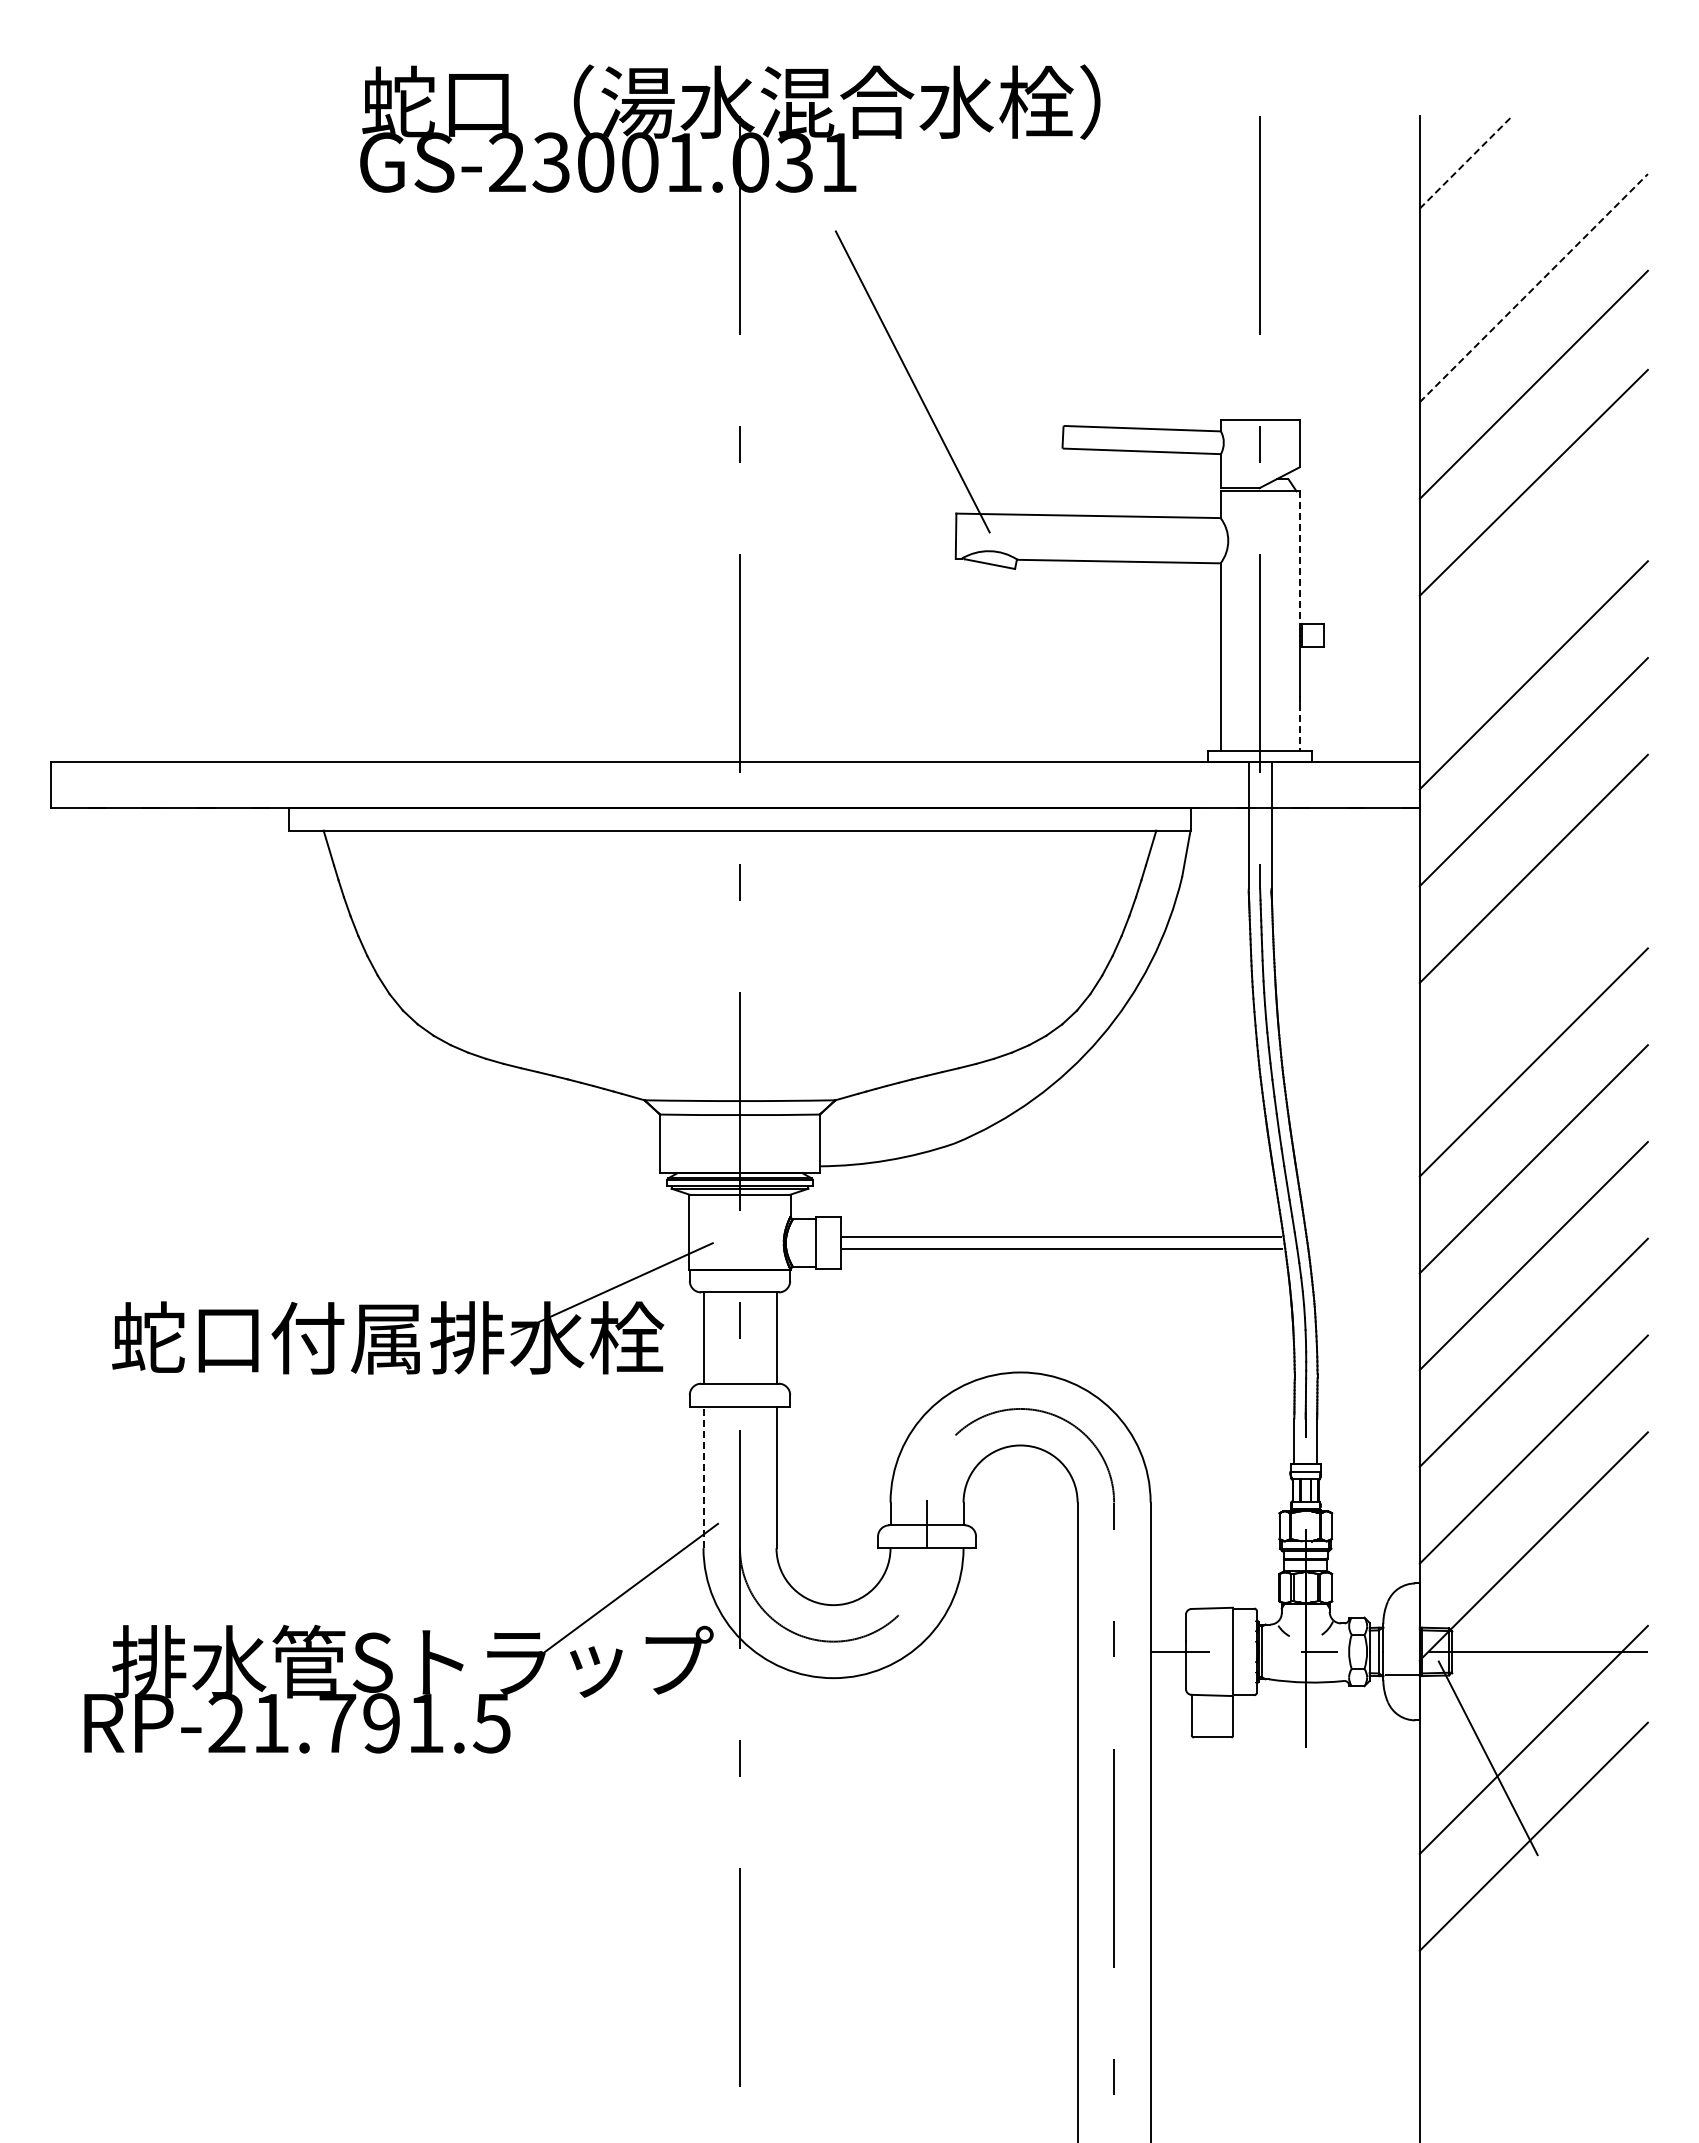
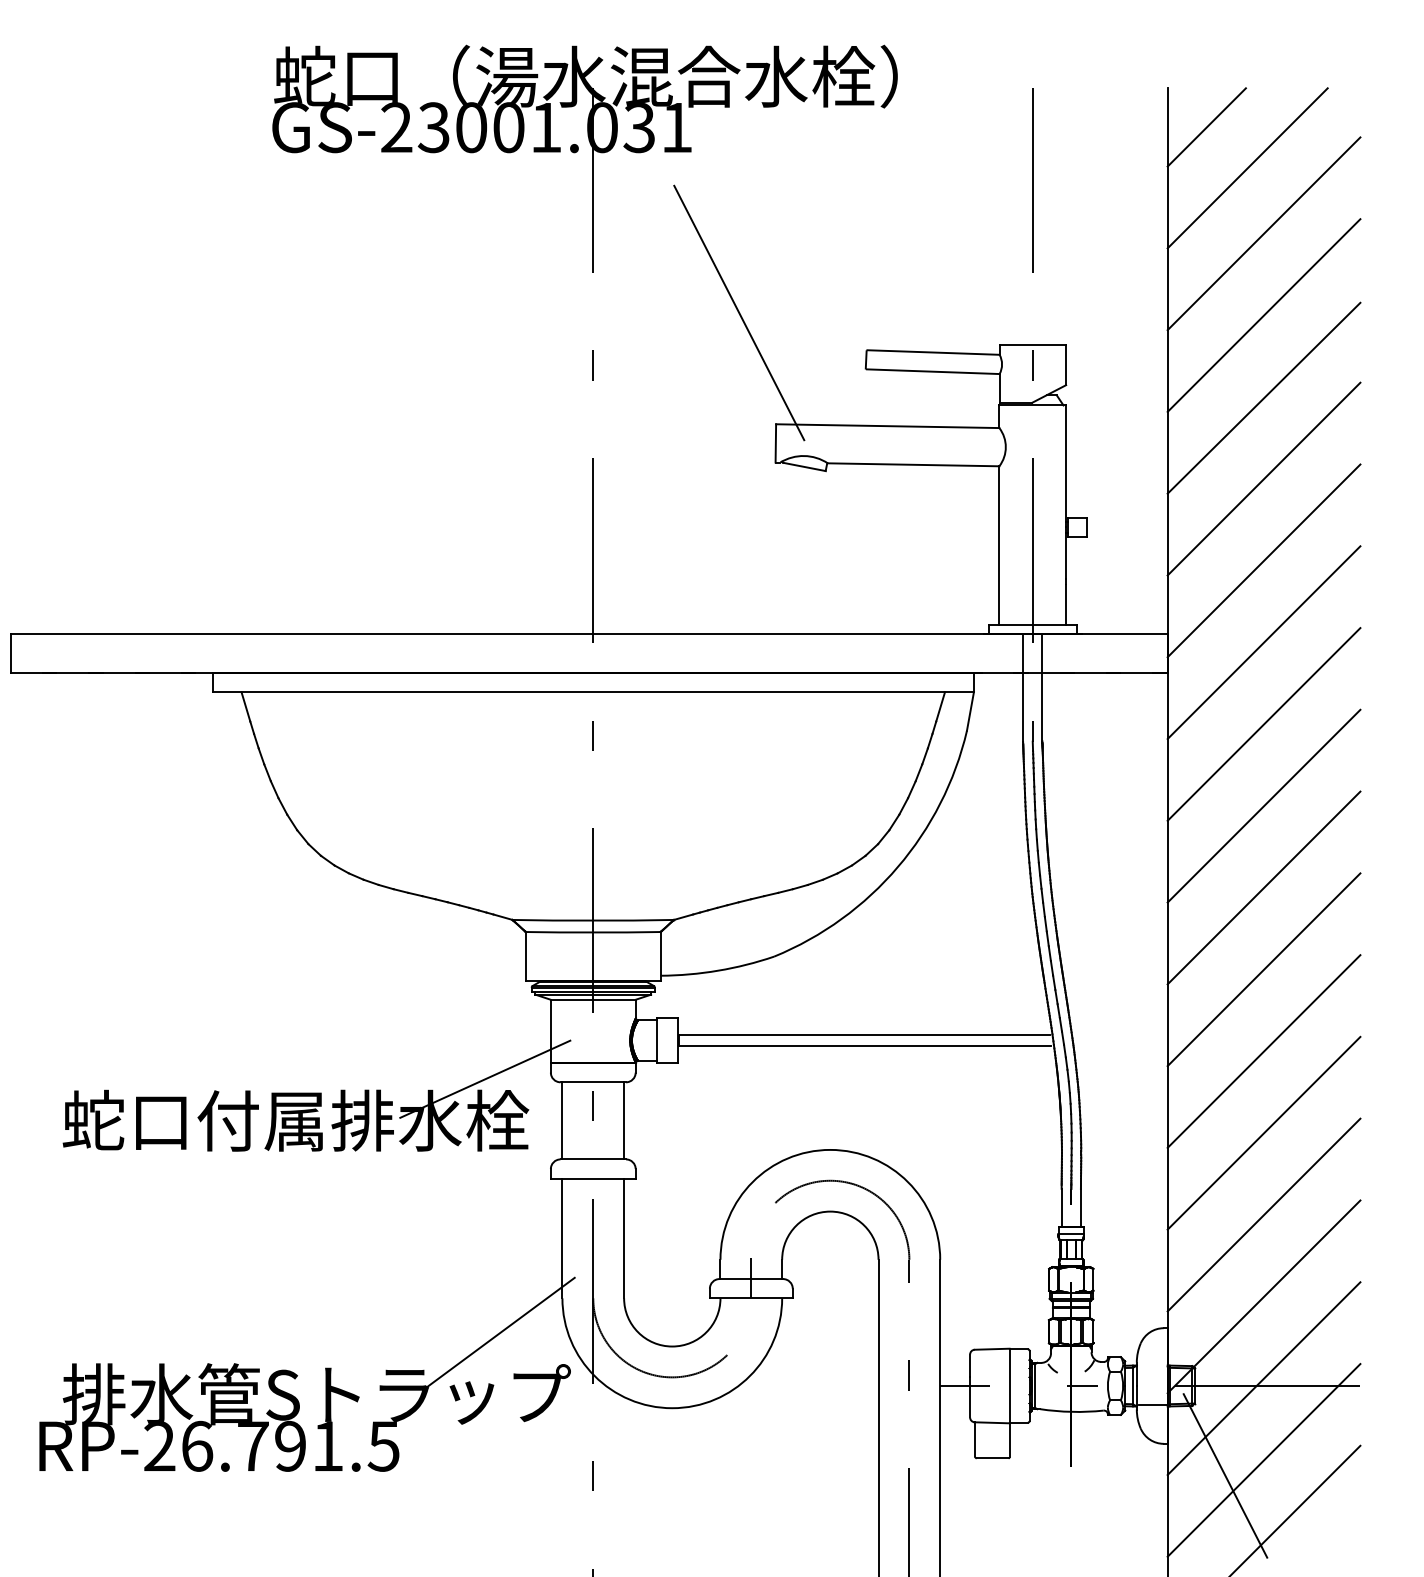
line: (1466, 162) -> (1207, 127), dashed -> solid
line: (1514, 210) -> (1247, 168), added
line: (1534, 287) -> (1264, 233), dashed -> solid
line: (1299, 560) -> (1066, 463), dashed -> solid
line: (1533, 578) -> (1263, 479), added
line: (1299, 727) -> (1066, 604), dashed -> solid
line: (1533, 965) -> (1263, 806), added
line: (703, 1477) -> (562, 1238), dashed -> solid
line: (1533, 1643) -> (1263, 1378), added
text: (271, 1723) -> (197, 1446), RP-21.791.5 -> RP-26.791.5

